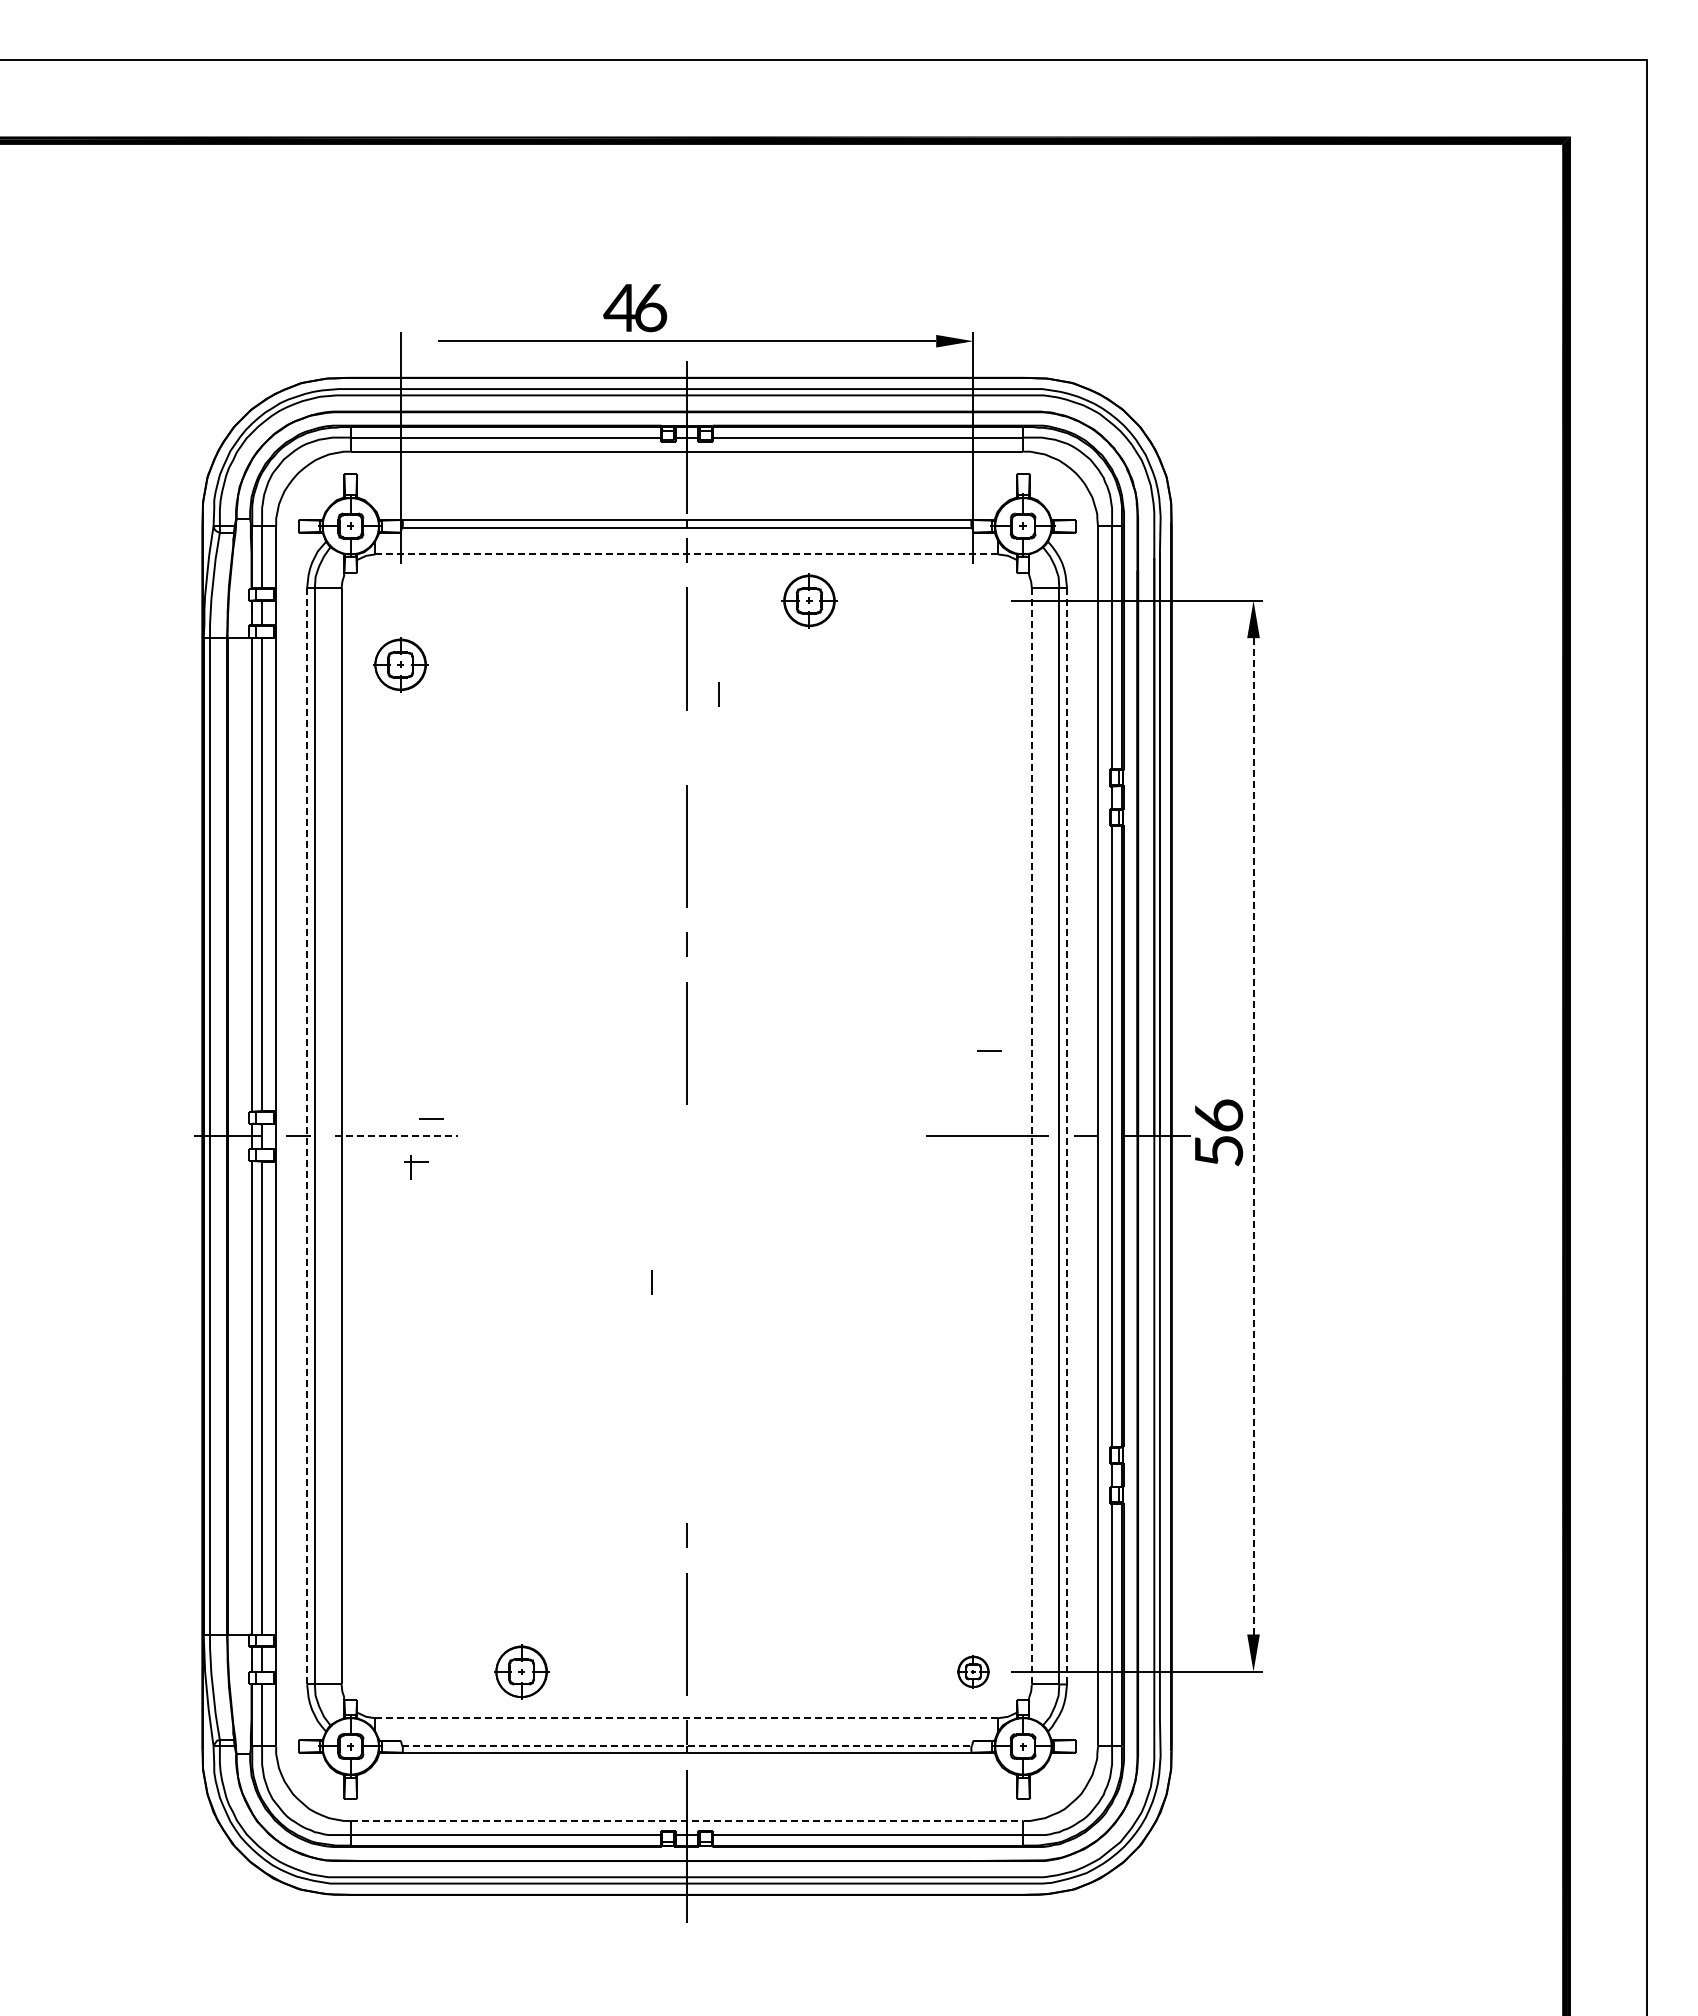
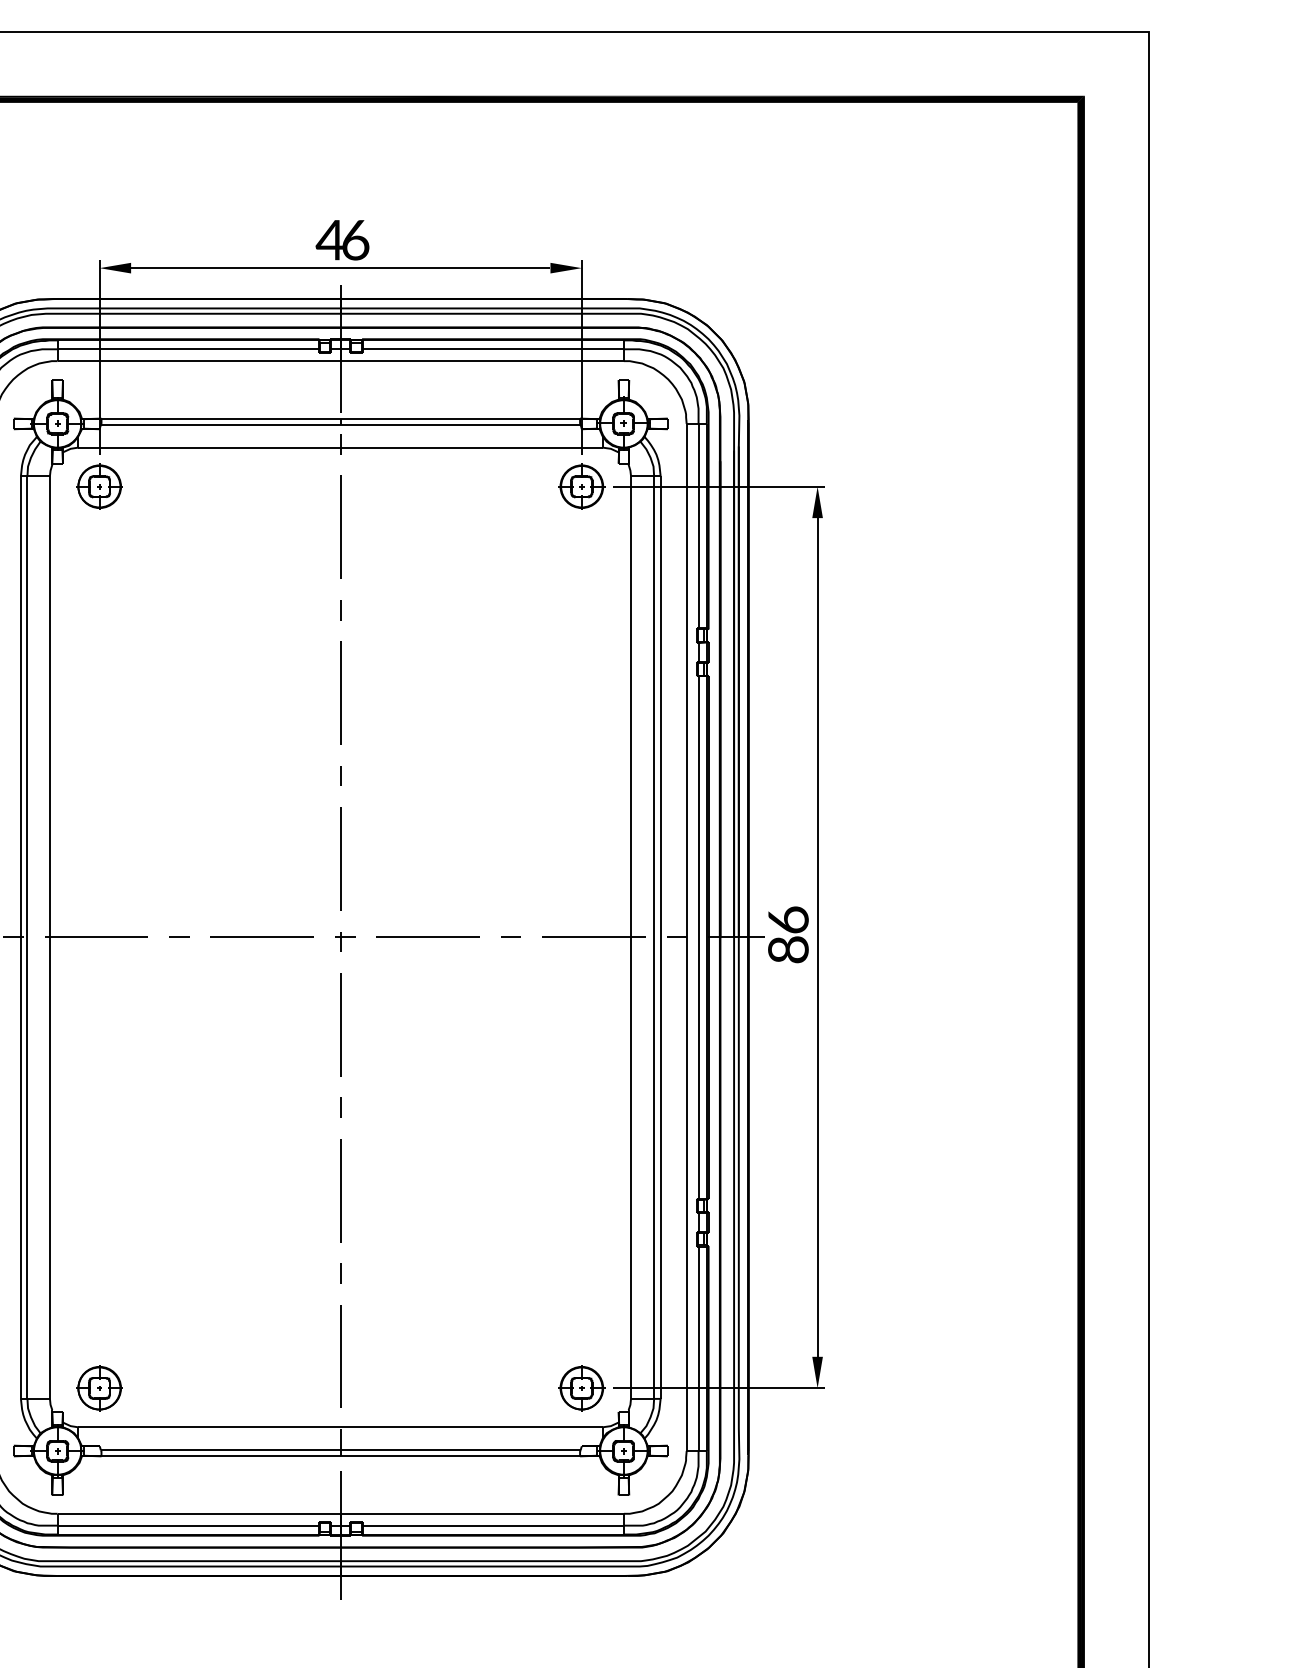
text: (635, 308) -> (342, 240), moved
fill: (419, 340) -> (115, 267), added
line: (686, 554) -> (340, 447), dashed -> solid
part: (809, 600) -> (581, 486), moved
part: (400, 664) -> (99, 486), moved
line: (718, 694) -> (340, 610), moved
line: (989, 1050) -> (511, 936), moved
line: (431, 1118) -> (179, 936), moved
line: (593, 1135) -> (261, 936), added
line: (790, 1135) -> (427, 936), added
line: (1031, 1135) -> (630, 936), dashed -> solid
line: (1067, 1135) -> (661, 936), dashed -> solid
line: (307, 1136) -> (21, 937), dashed -> solid
line: (396, 1136) -> (96, 937), dashed -> solid
line: (1253, 1136) -> (817, 937), dashed -> solid
text: (1218, 1150) -> (788, 949), 5 -> 8
part: (416, 1167) -> (345, 941), moved
line: (686, 1240) -> (340, 1025), added
line: (651, 1282) -> (340, 1107), moved
line: (686, 1437) -> (340, 1190), added
part: (521, 1671) -> (99, 1387), moved
part: (973, 1671) -> (581, 1387), size x1.67
line: (687, 1718) -> (341, 1427), dashed -> solid
line: (687, 1745) -> (341, 1450), dashed -> solid
line: (687, 1820) -> (341, 1513), dashed -> solid

